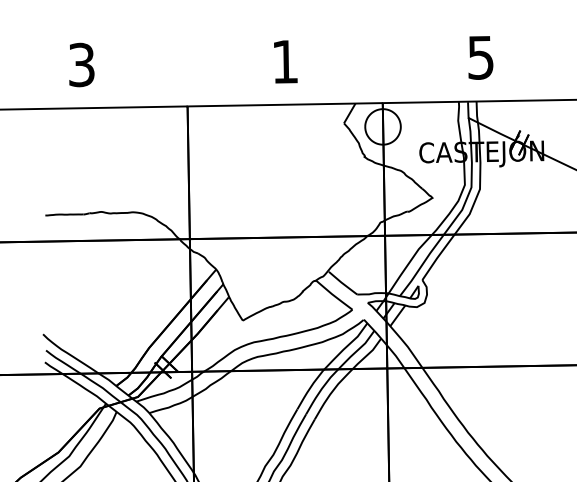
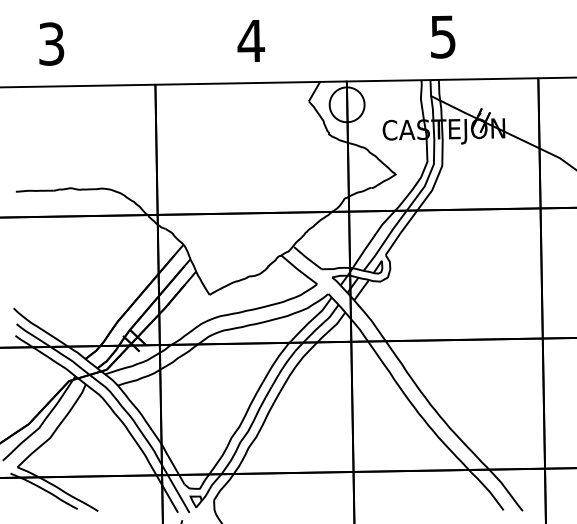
text: (285, 62) -> (251, 41), 1 -> 4

